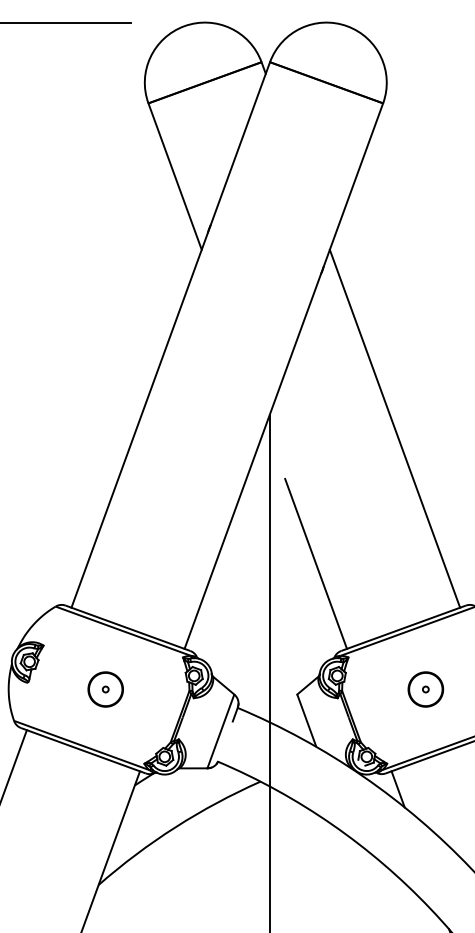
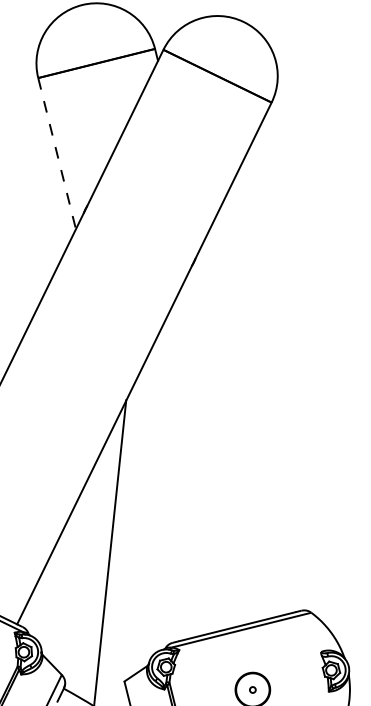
line: (175, 176) -> (57, 153), solid -> dashed
line: (394, 428) -> (248, 427), removed
line: (316, 563) -> (157, 553), removed

